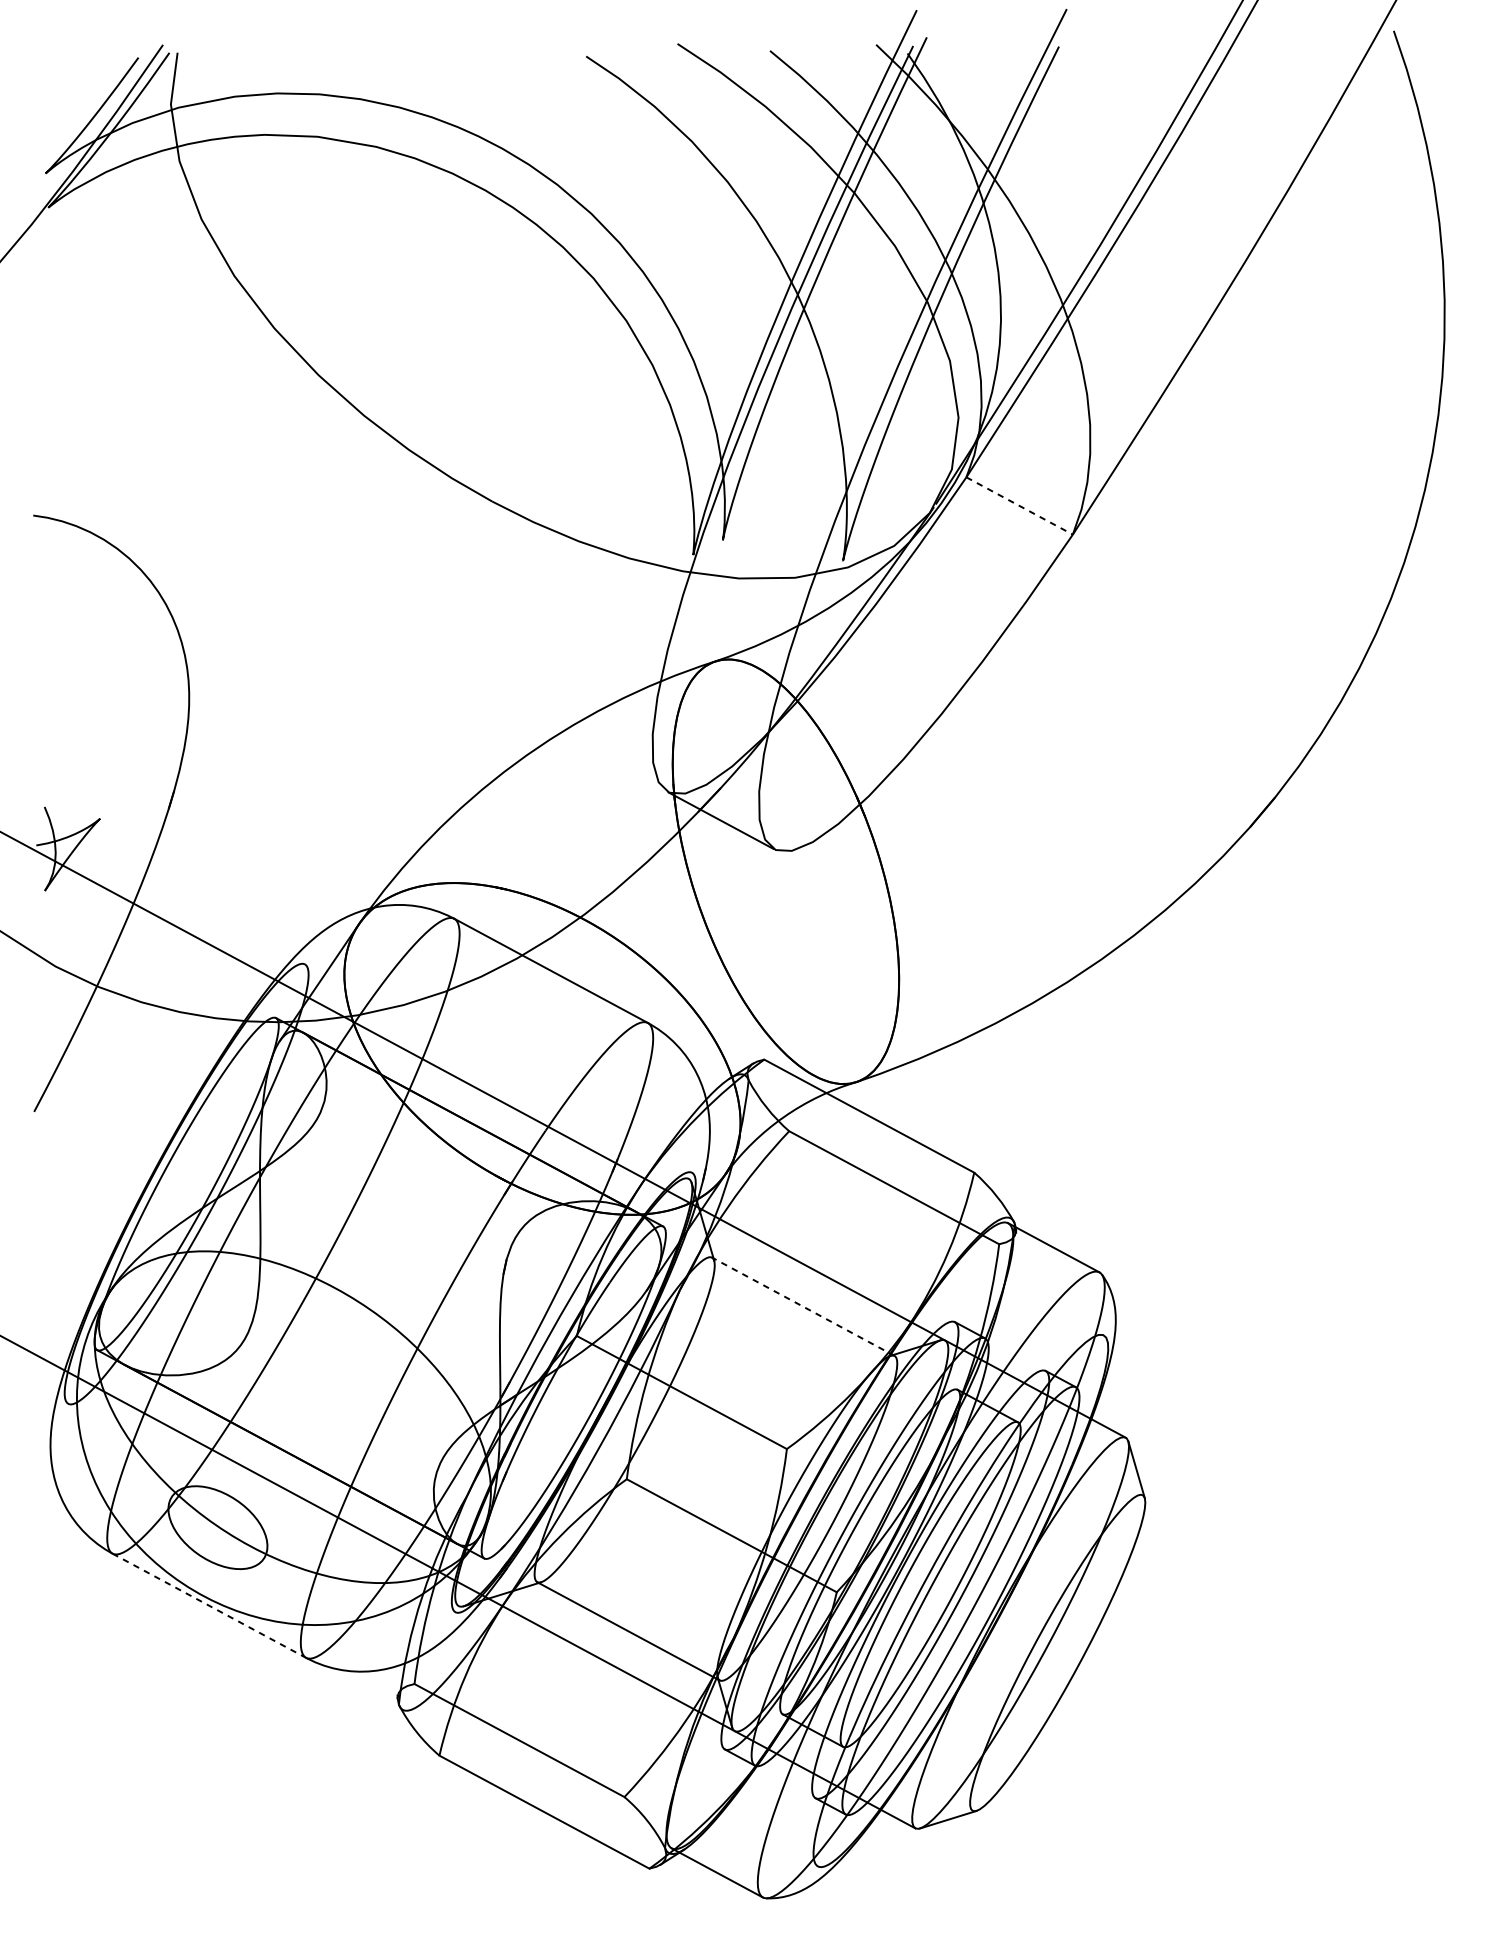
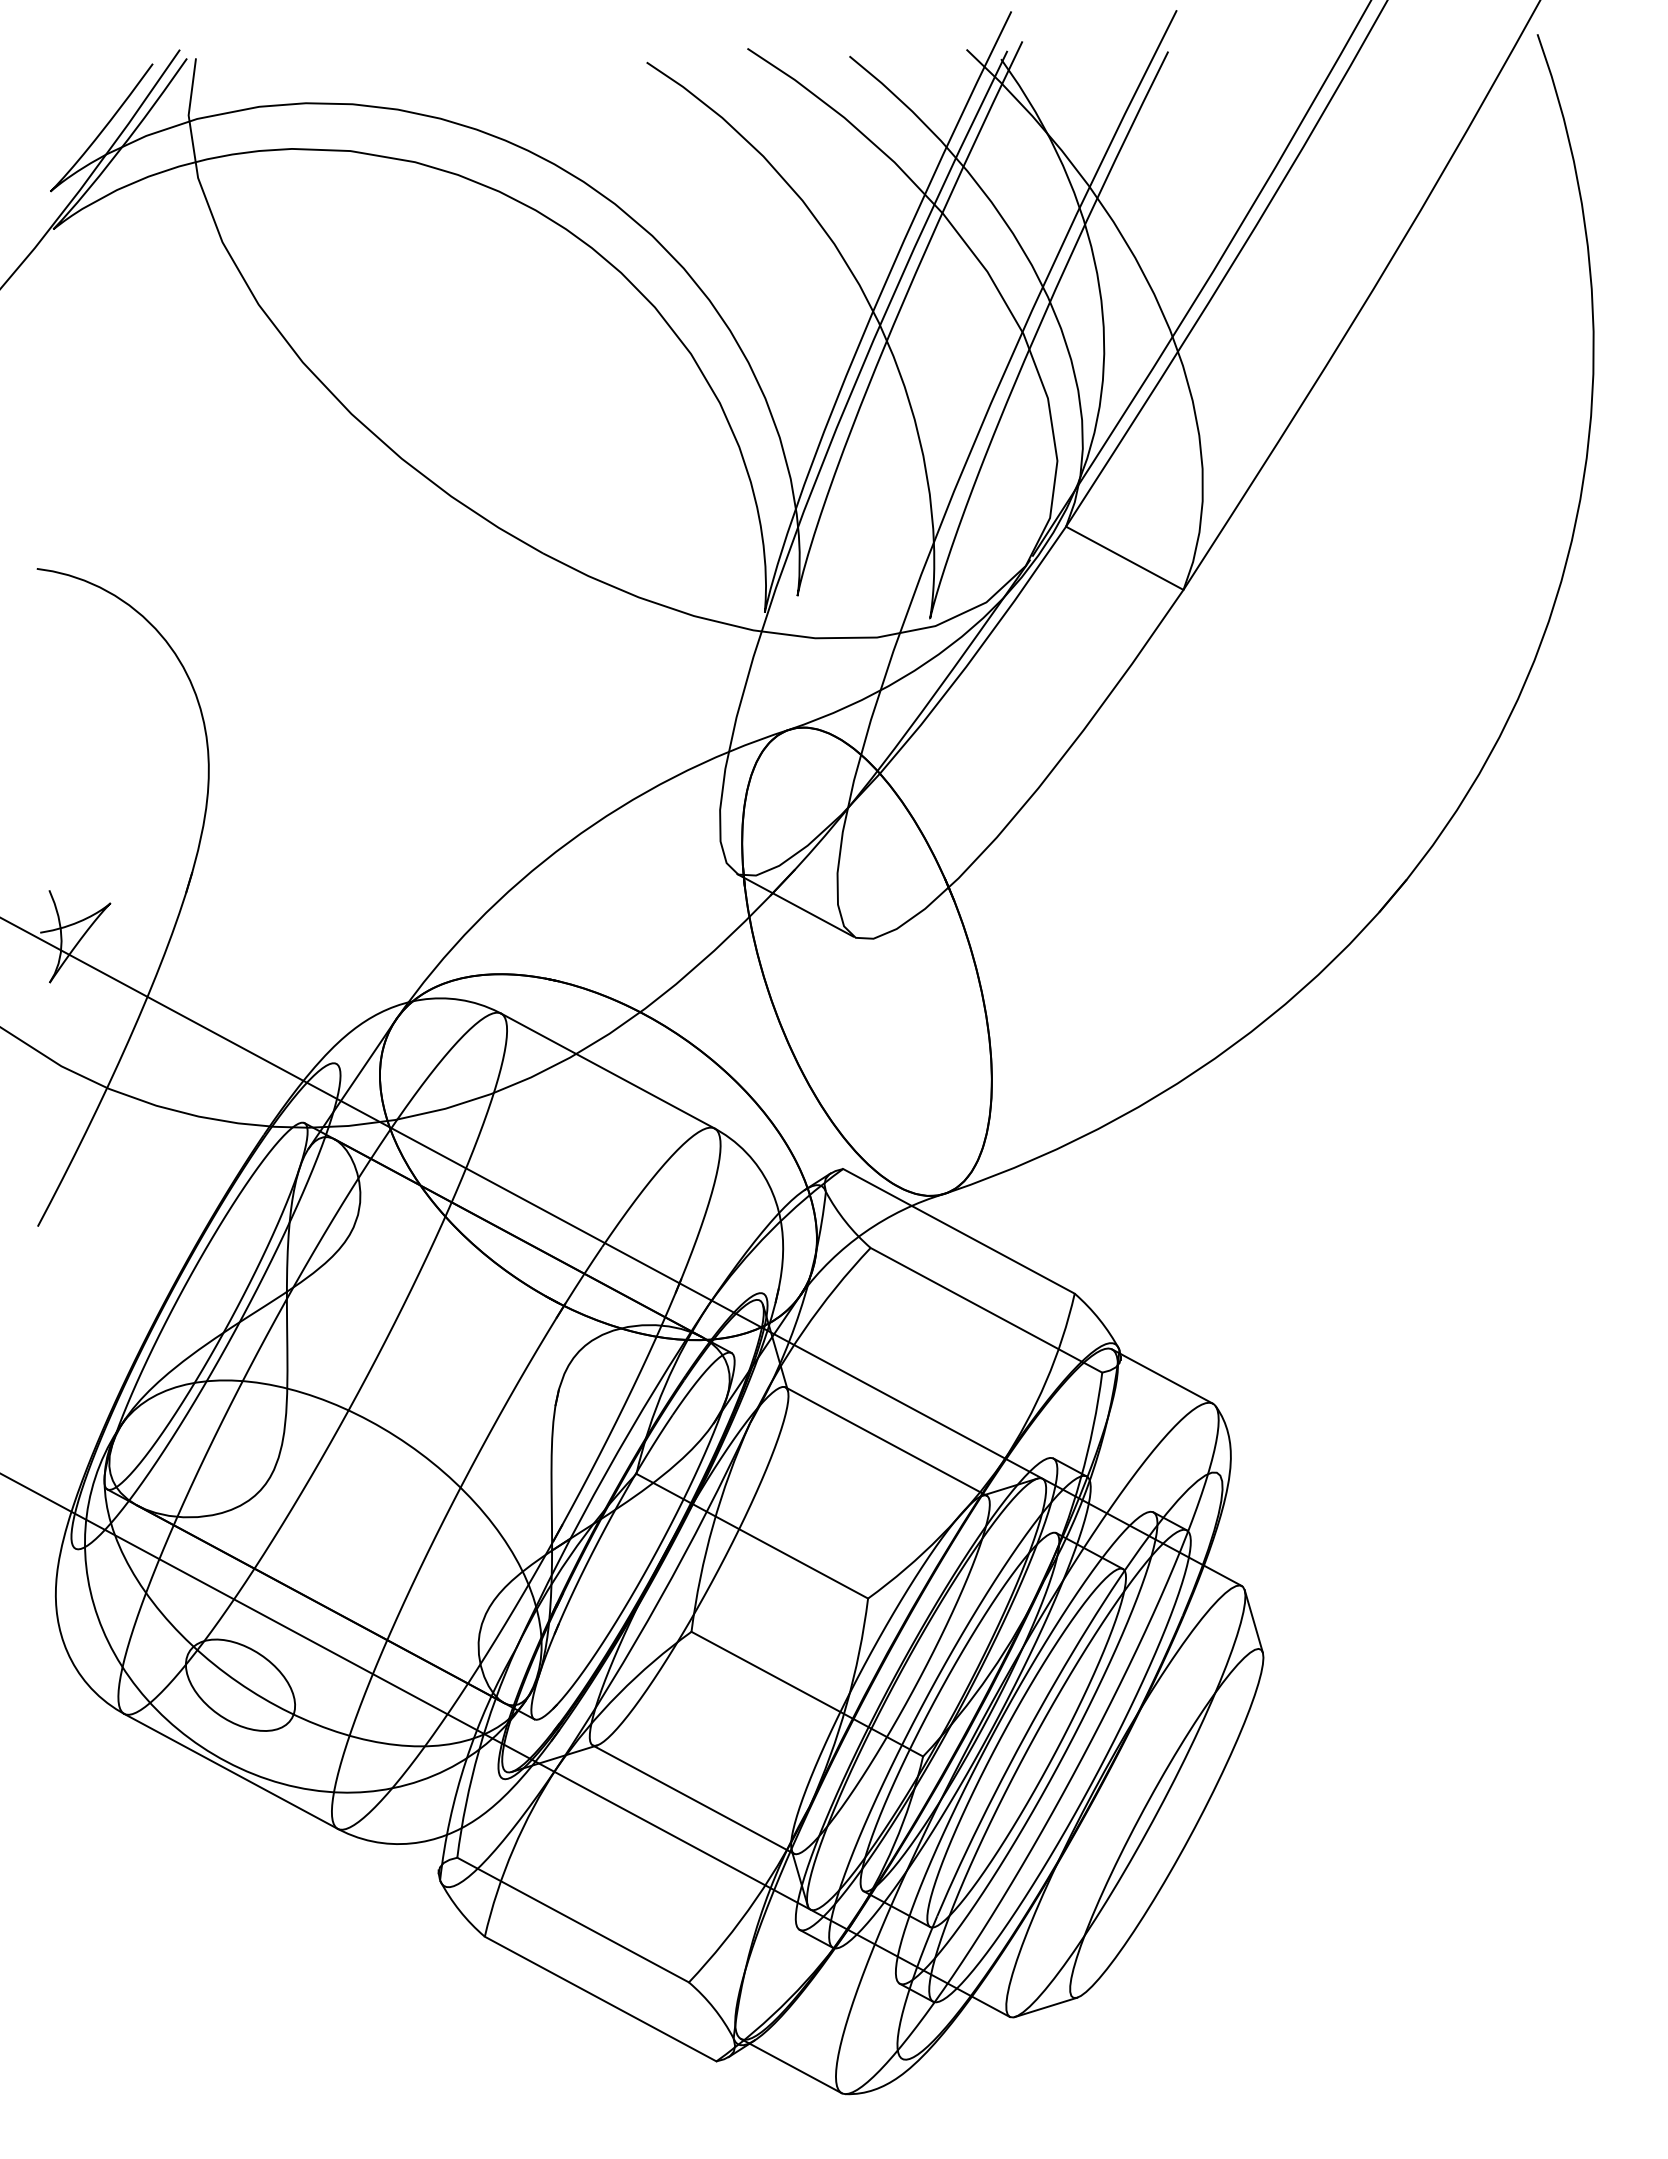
line: (1019, 506) -> (1124, 558), dashed -> solid
line: (802, 1306) -> (885, 1441), dashed -> solid
line: (209, 1605) -> (231, 1771), dashed -> solid

